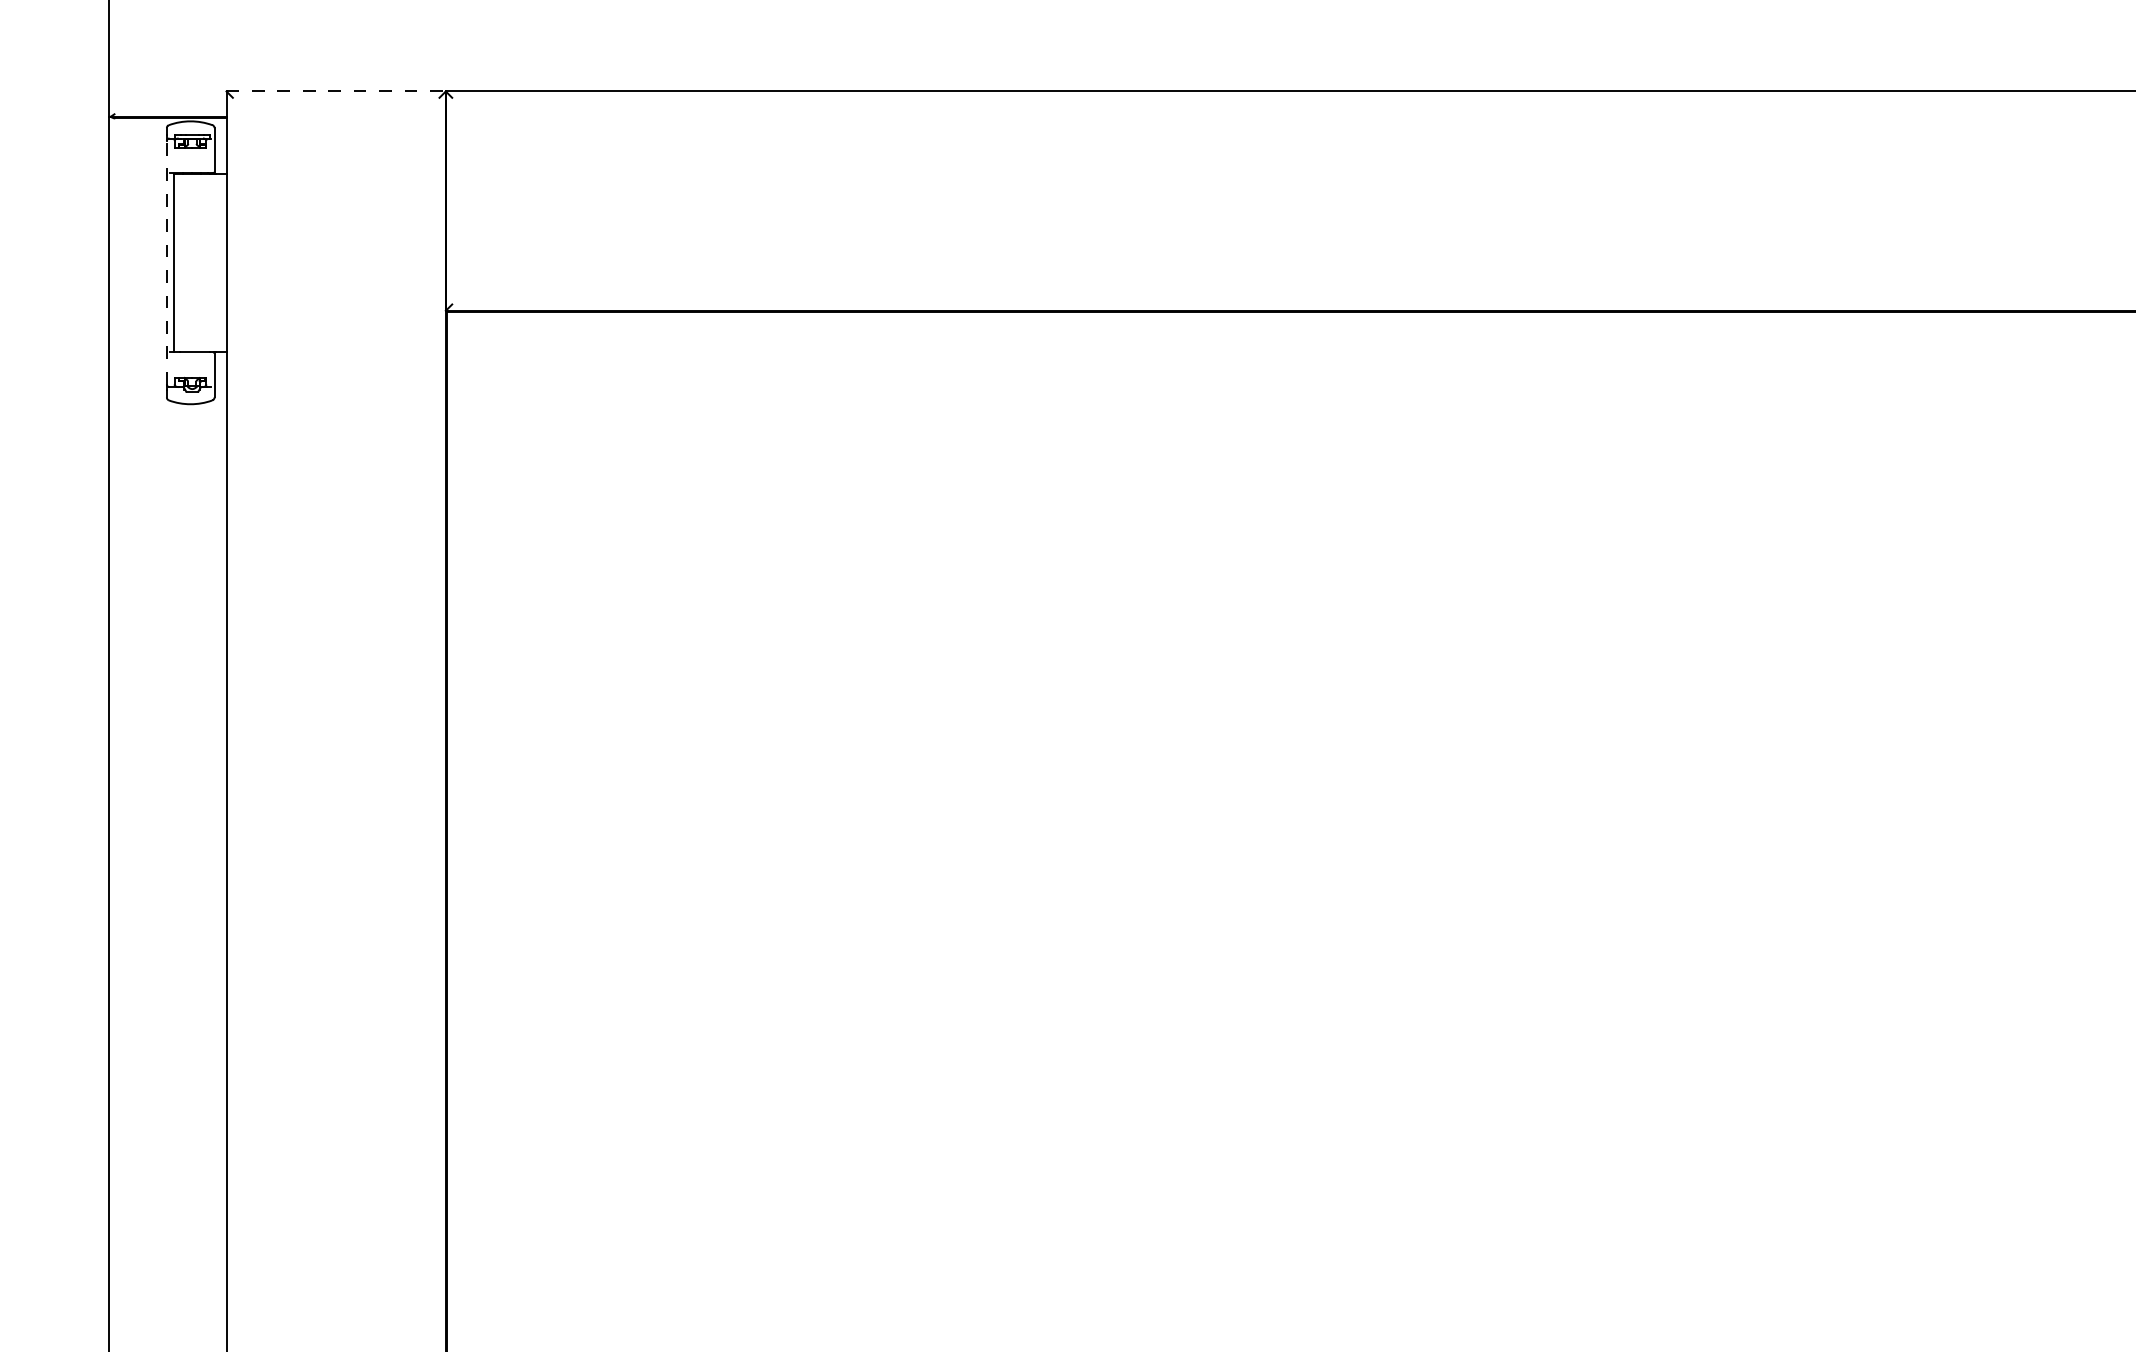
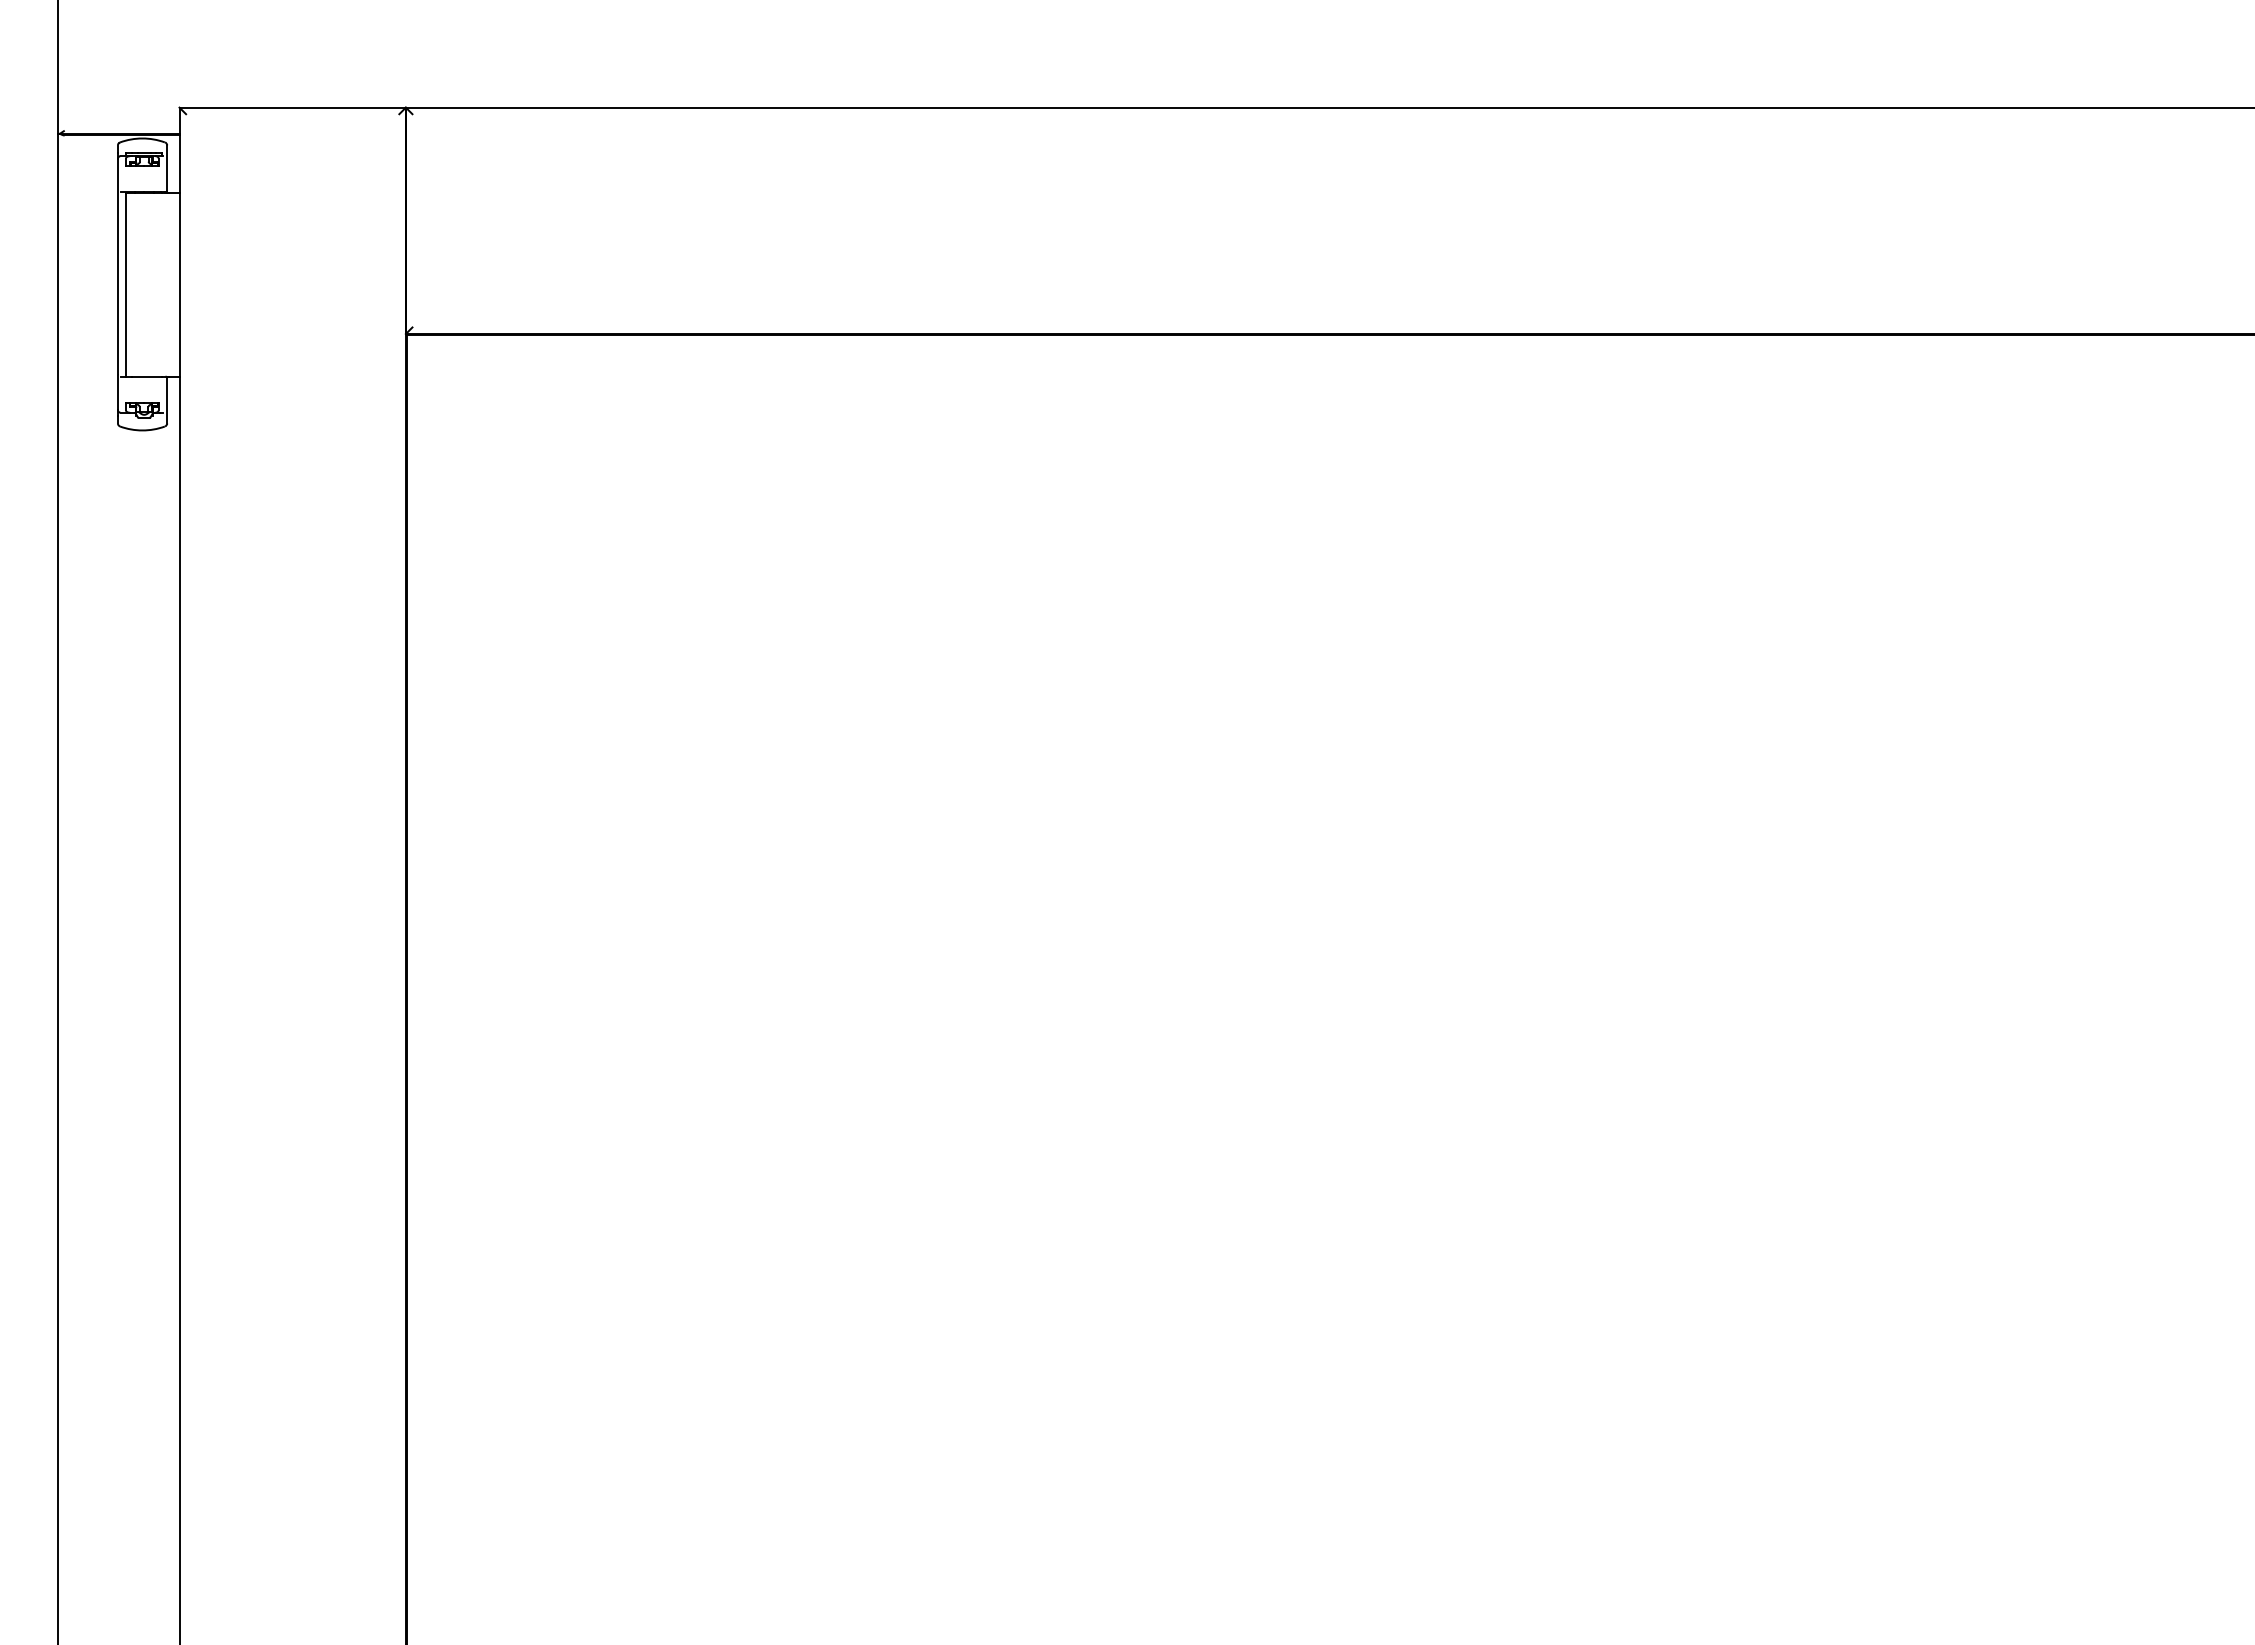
line: (336, 91) -> (293, 107), dashed -> solid
line: (166, 262) -> (117, 284), dashed -> solid

